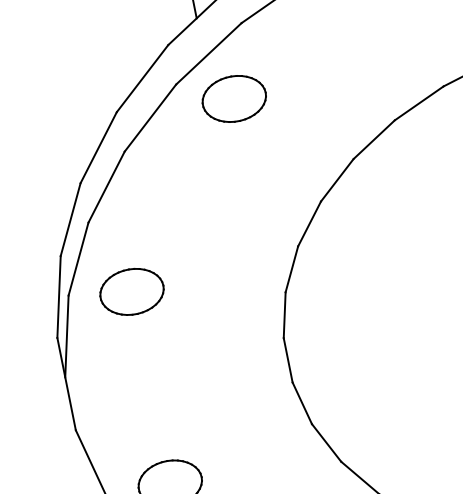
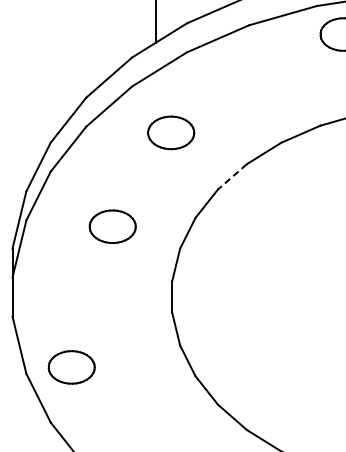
part: (234, 98) -> (171, 132), moved
line: (337, 181) -> (232, 177), solid -> dashed
part: (131, 291) -> (112, 226), moved

